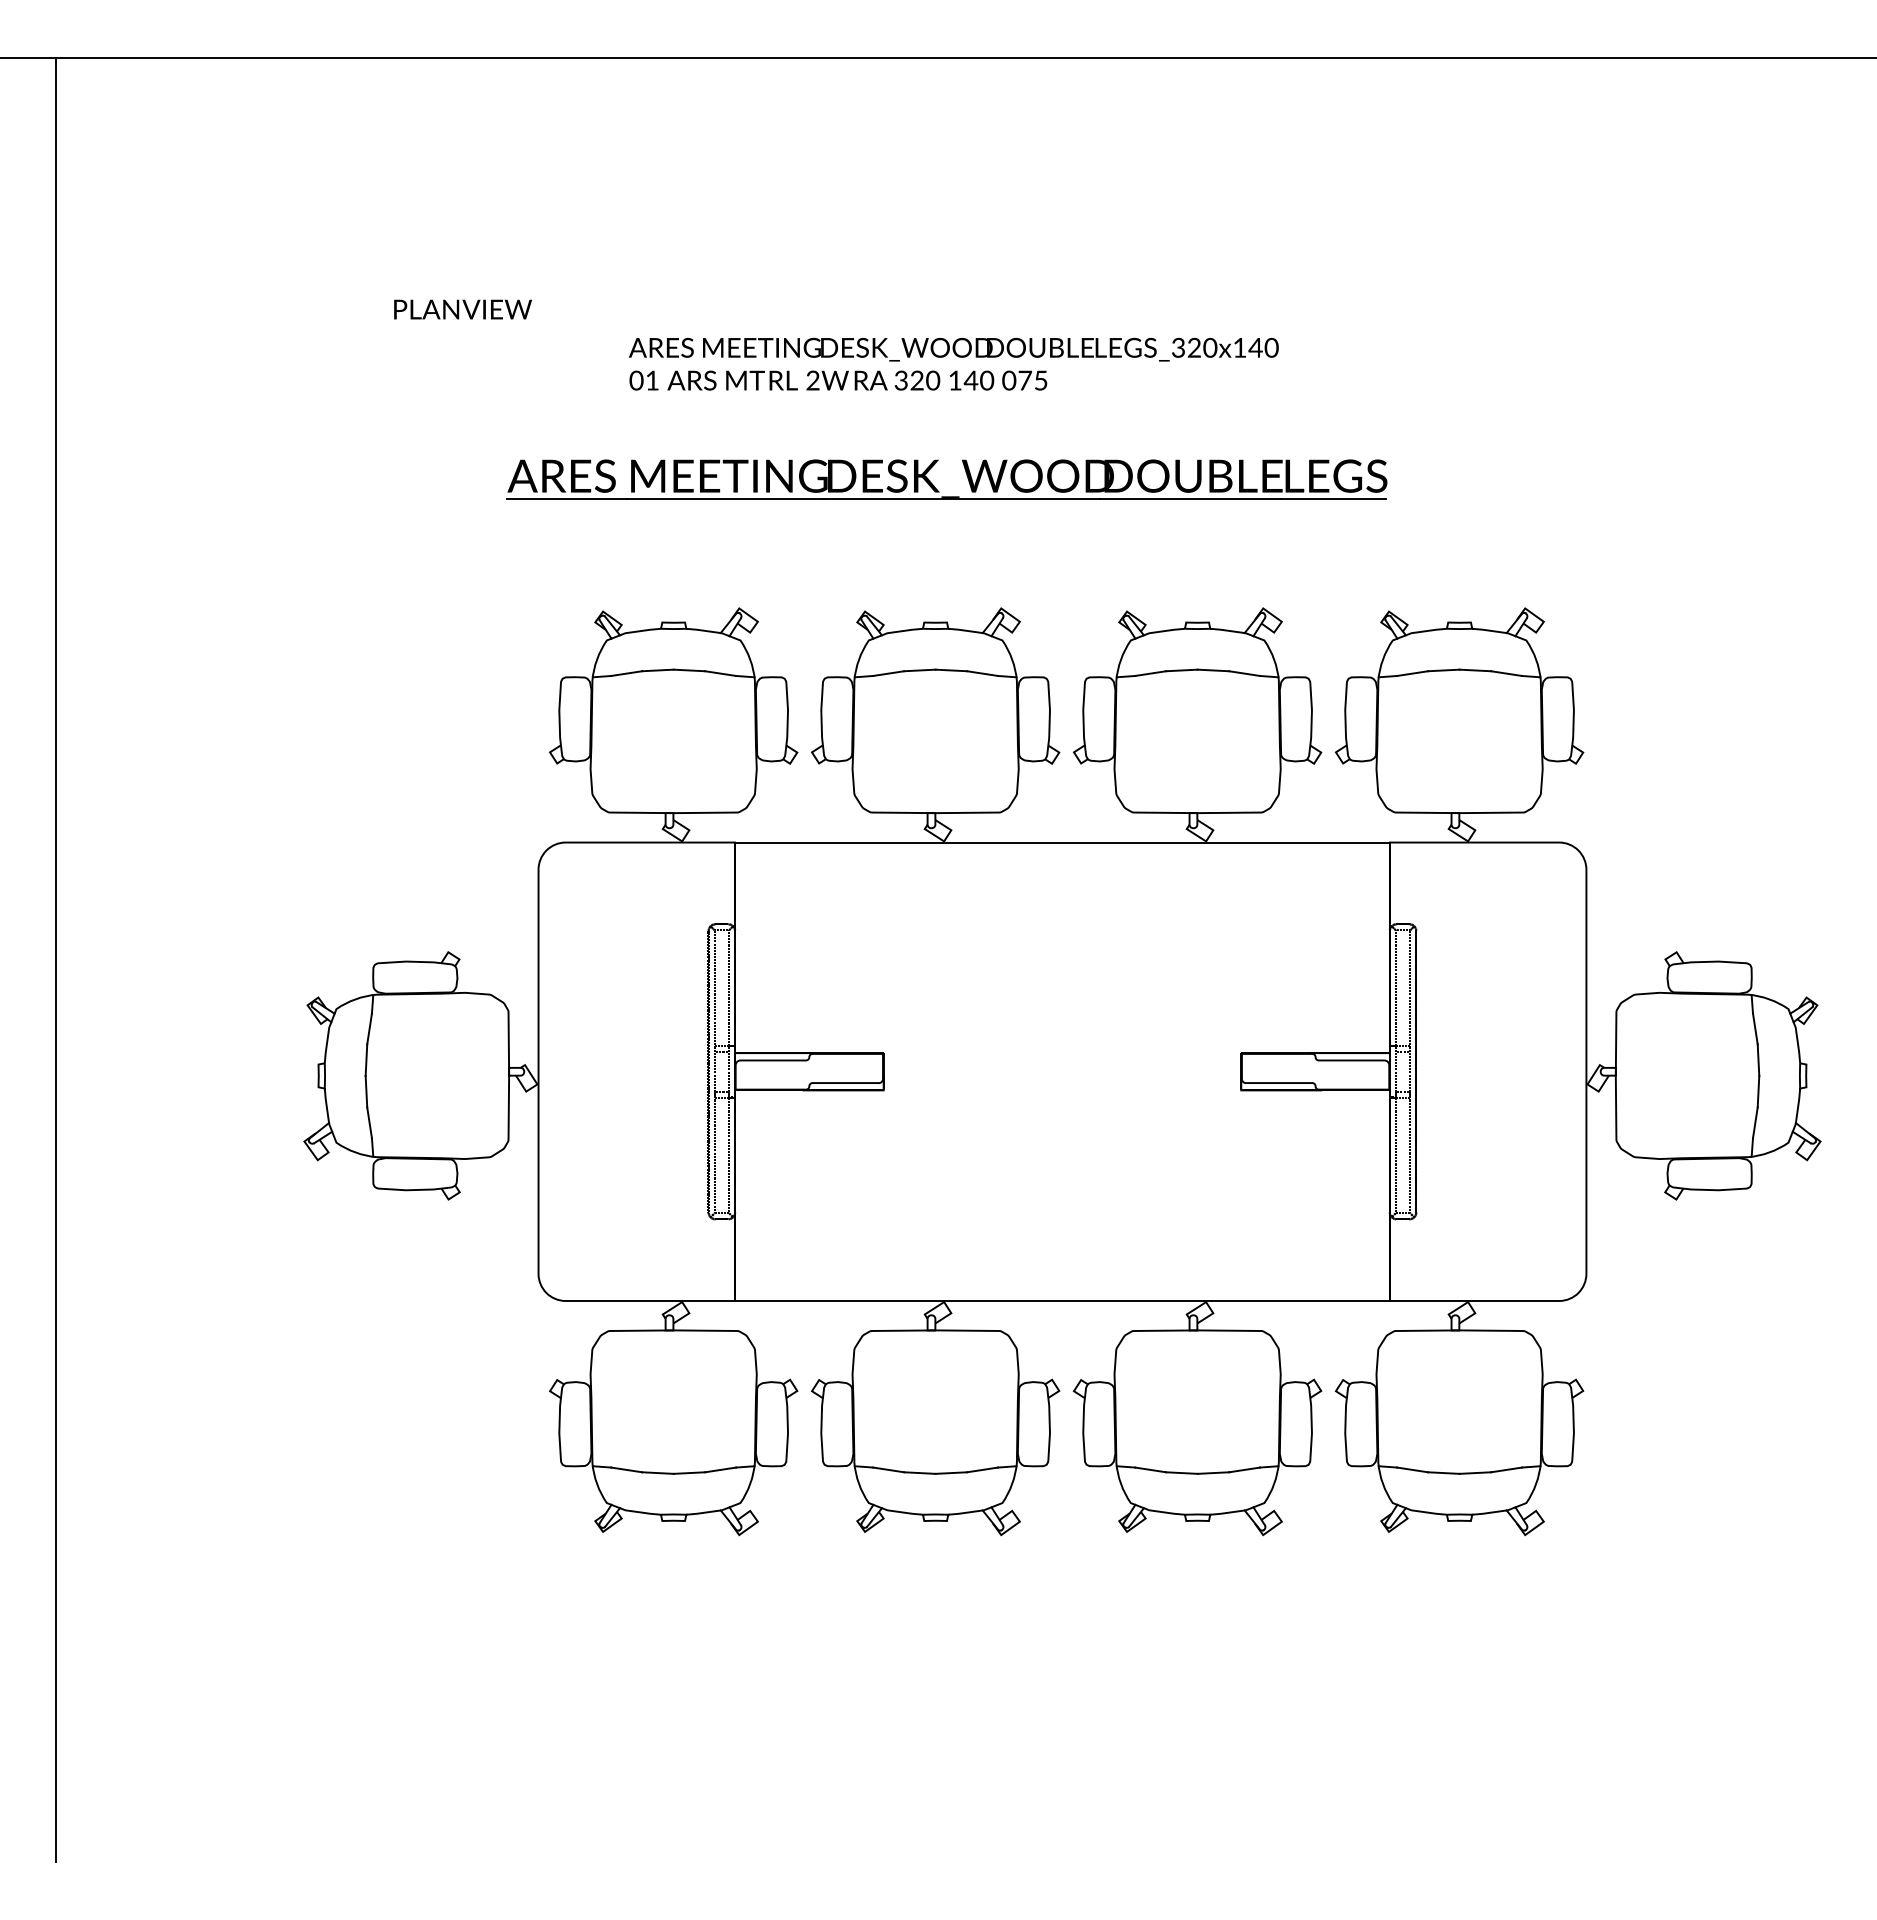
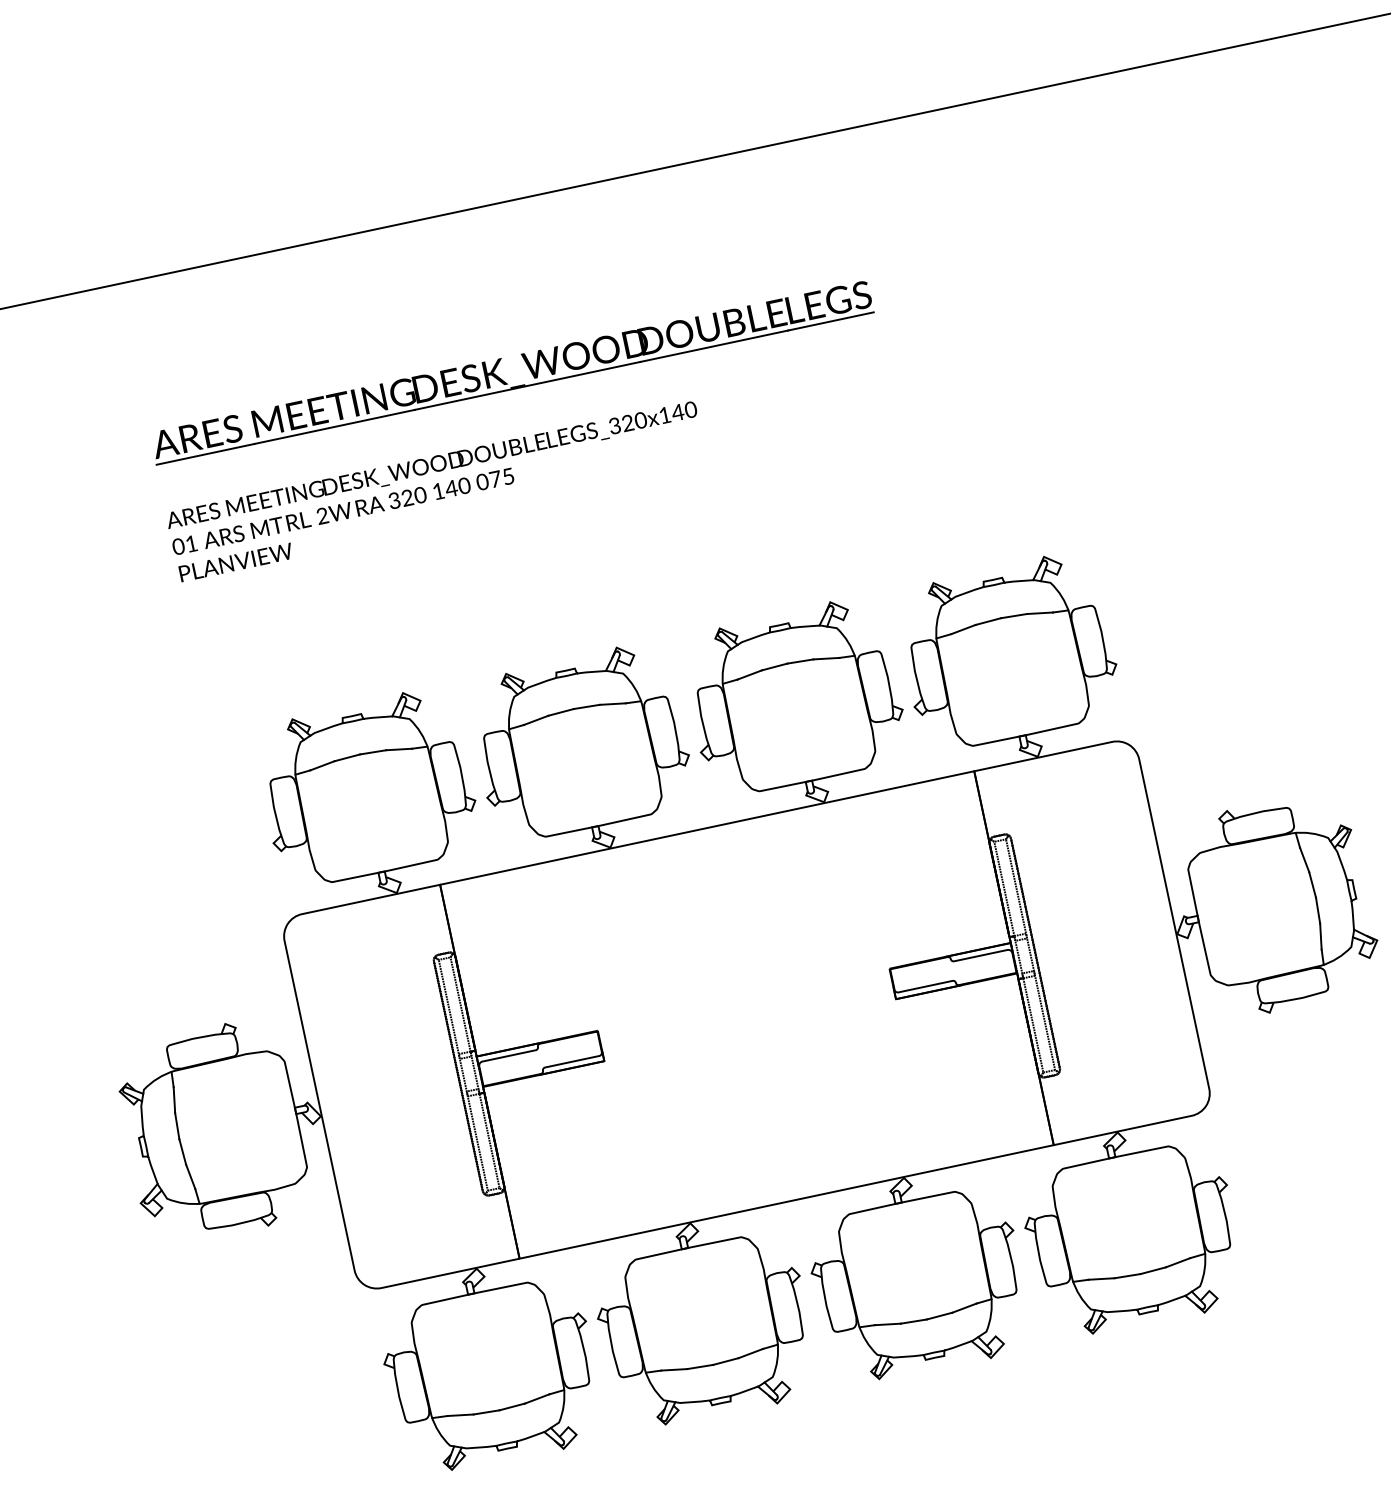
text: (462, 309) -> (235, 562), moved
text: (953, 363) -> (434, 477), moved
part: (934, 485) -> (502, 379), moved

